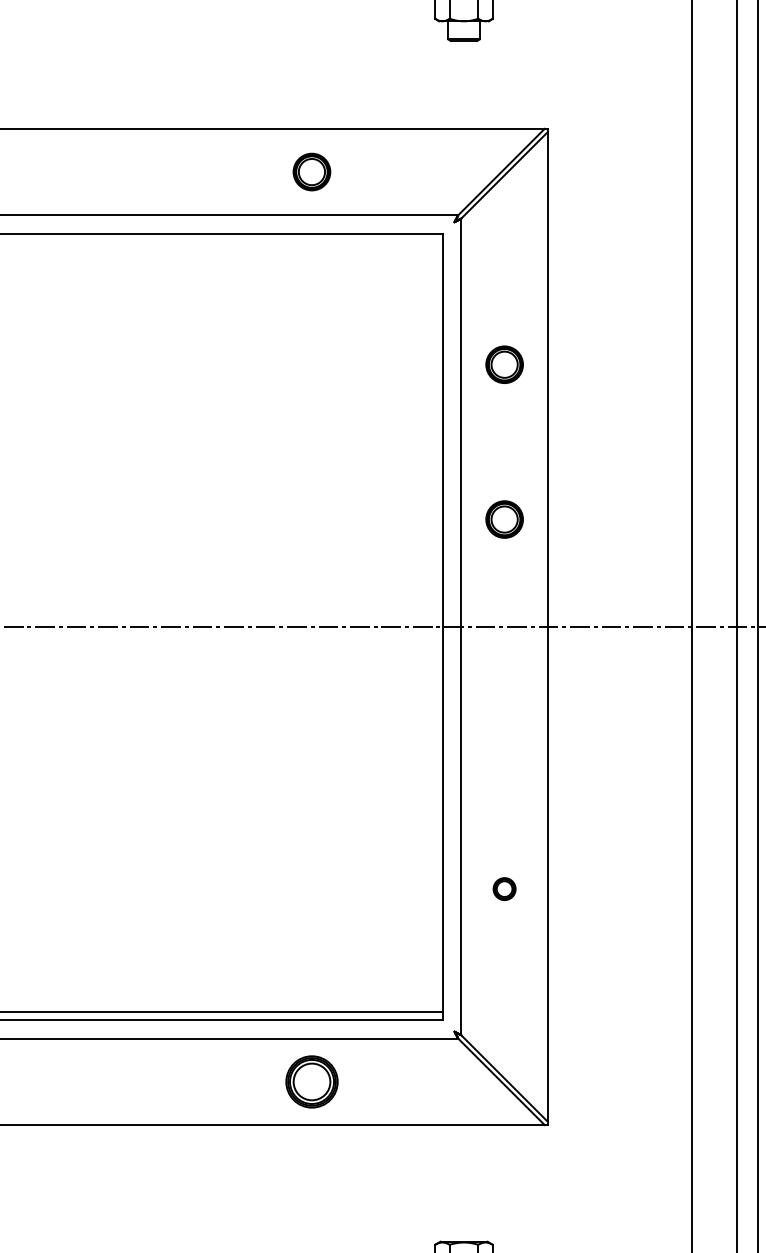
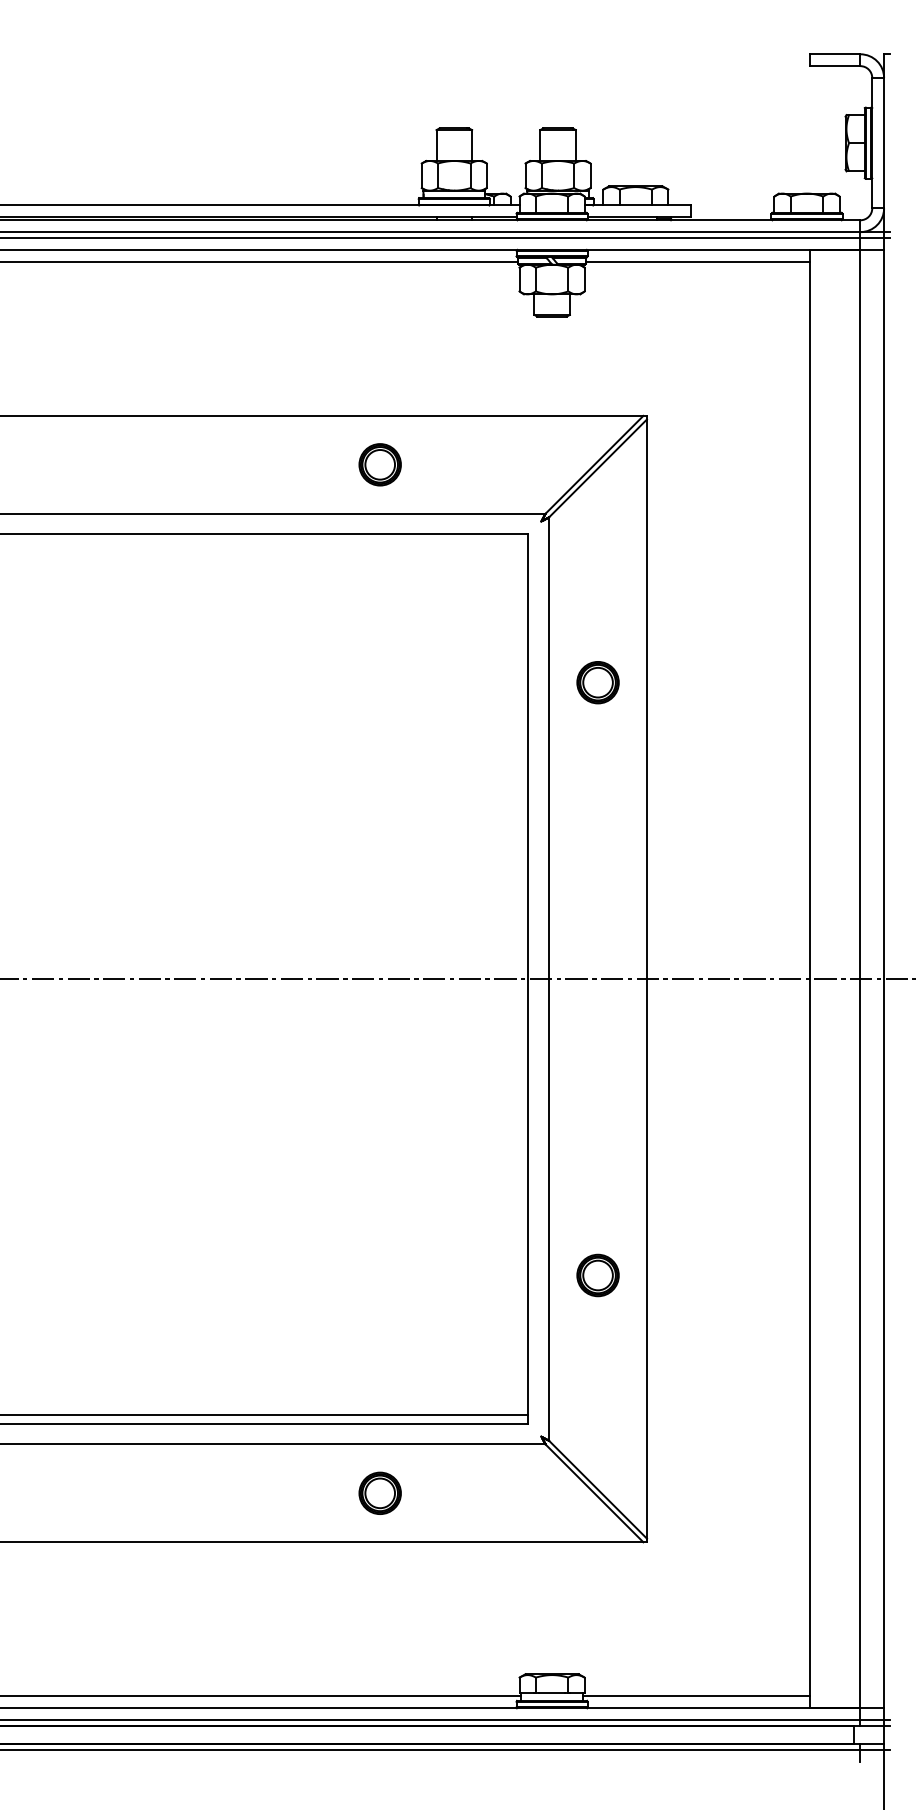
part: (504, 519) -> (597, 857), removed
part: (504, 889) -> (597, 1275), size x1.67
part: (311, 1081) -> (379, 1492), size x0.71

